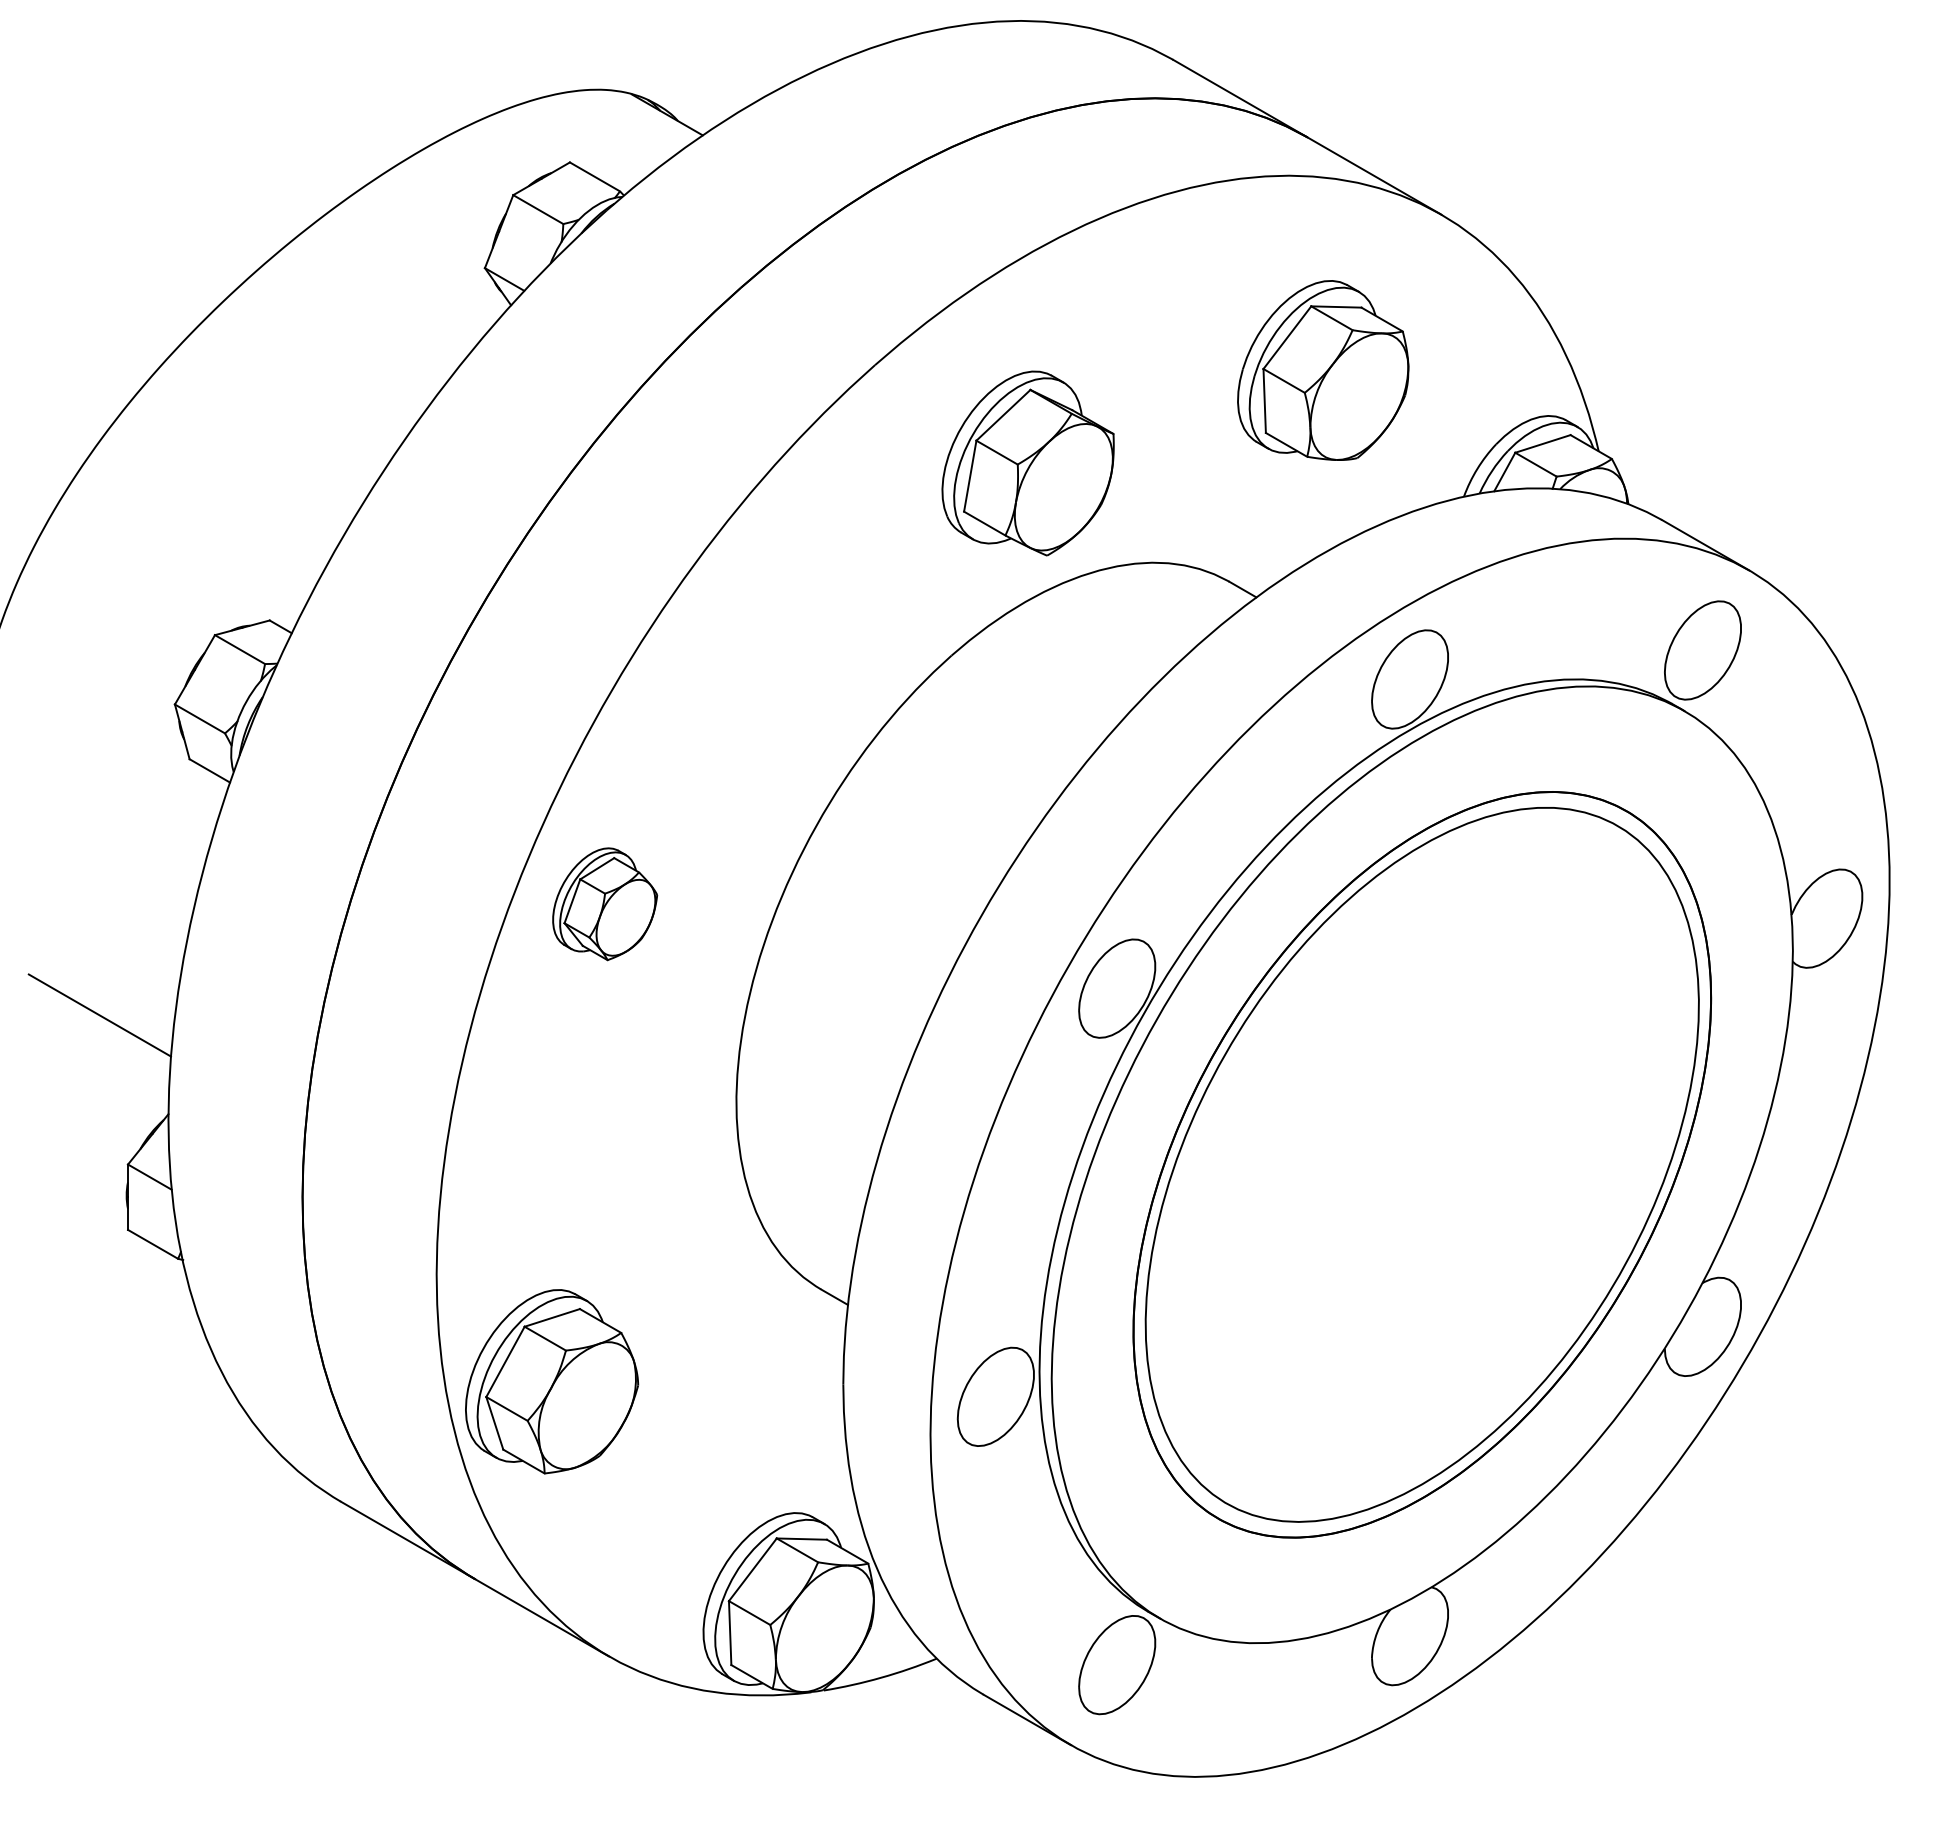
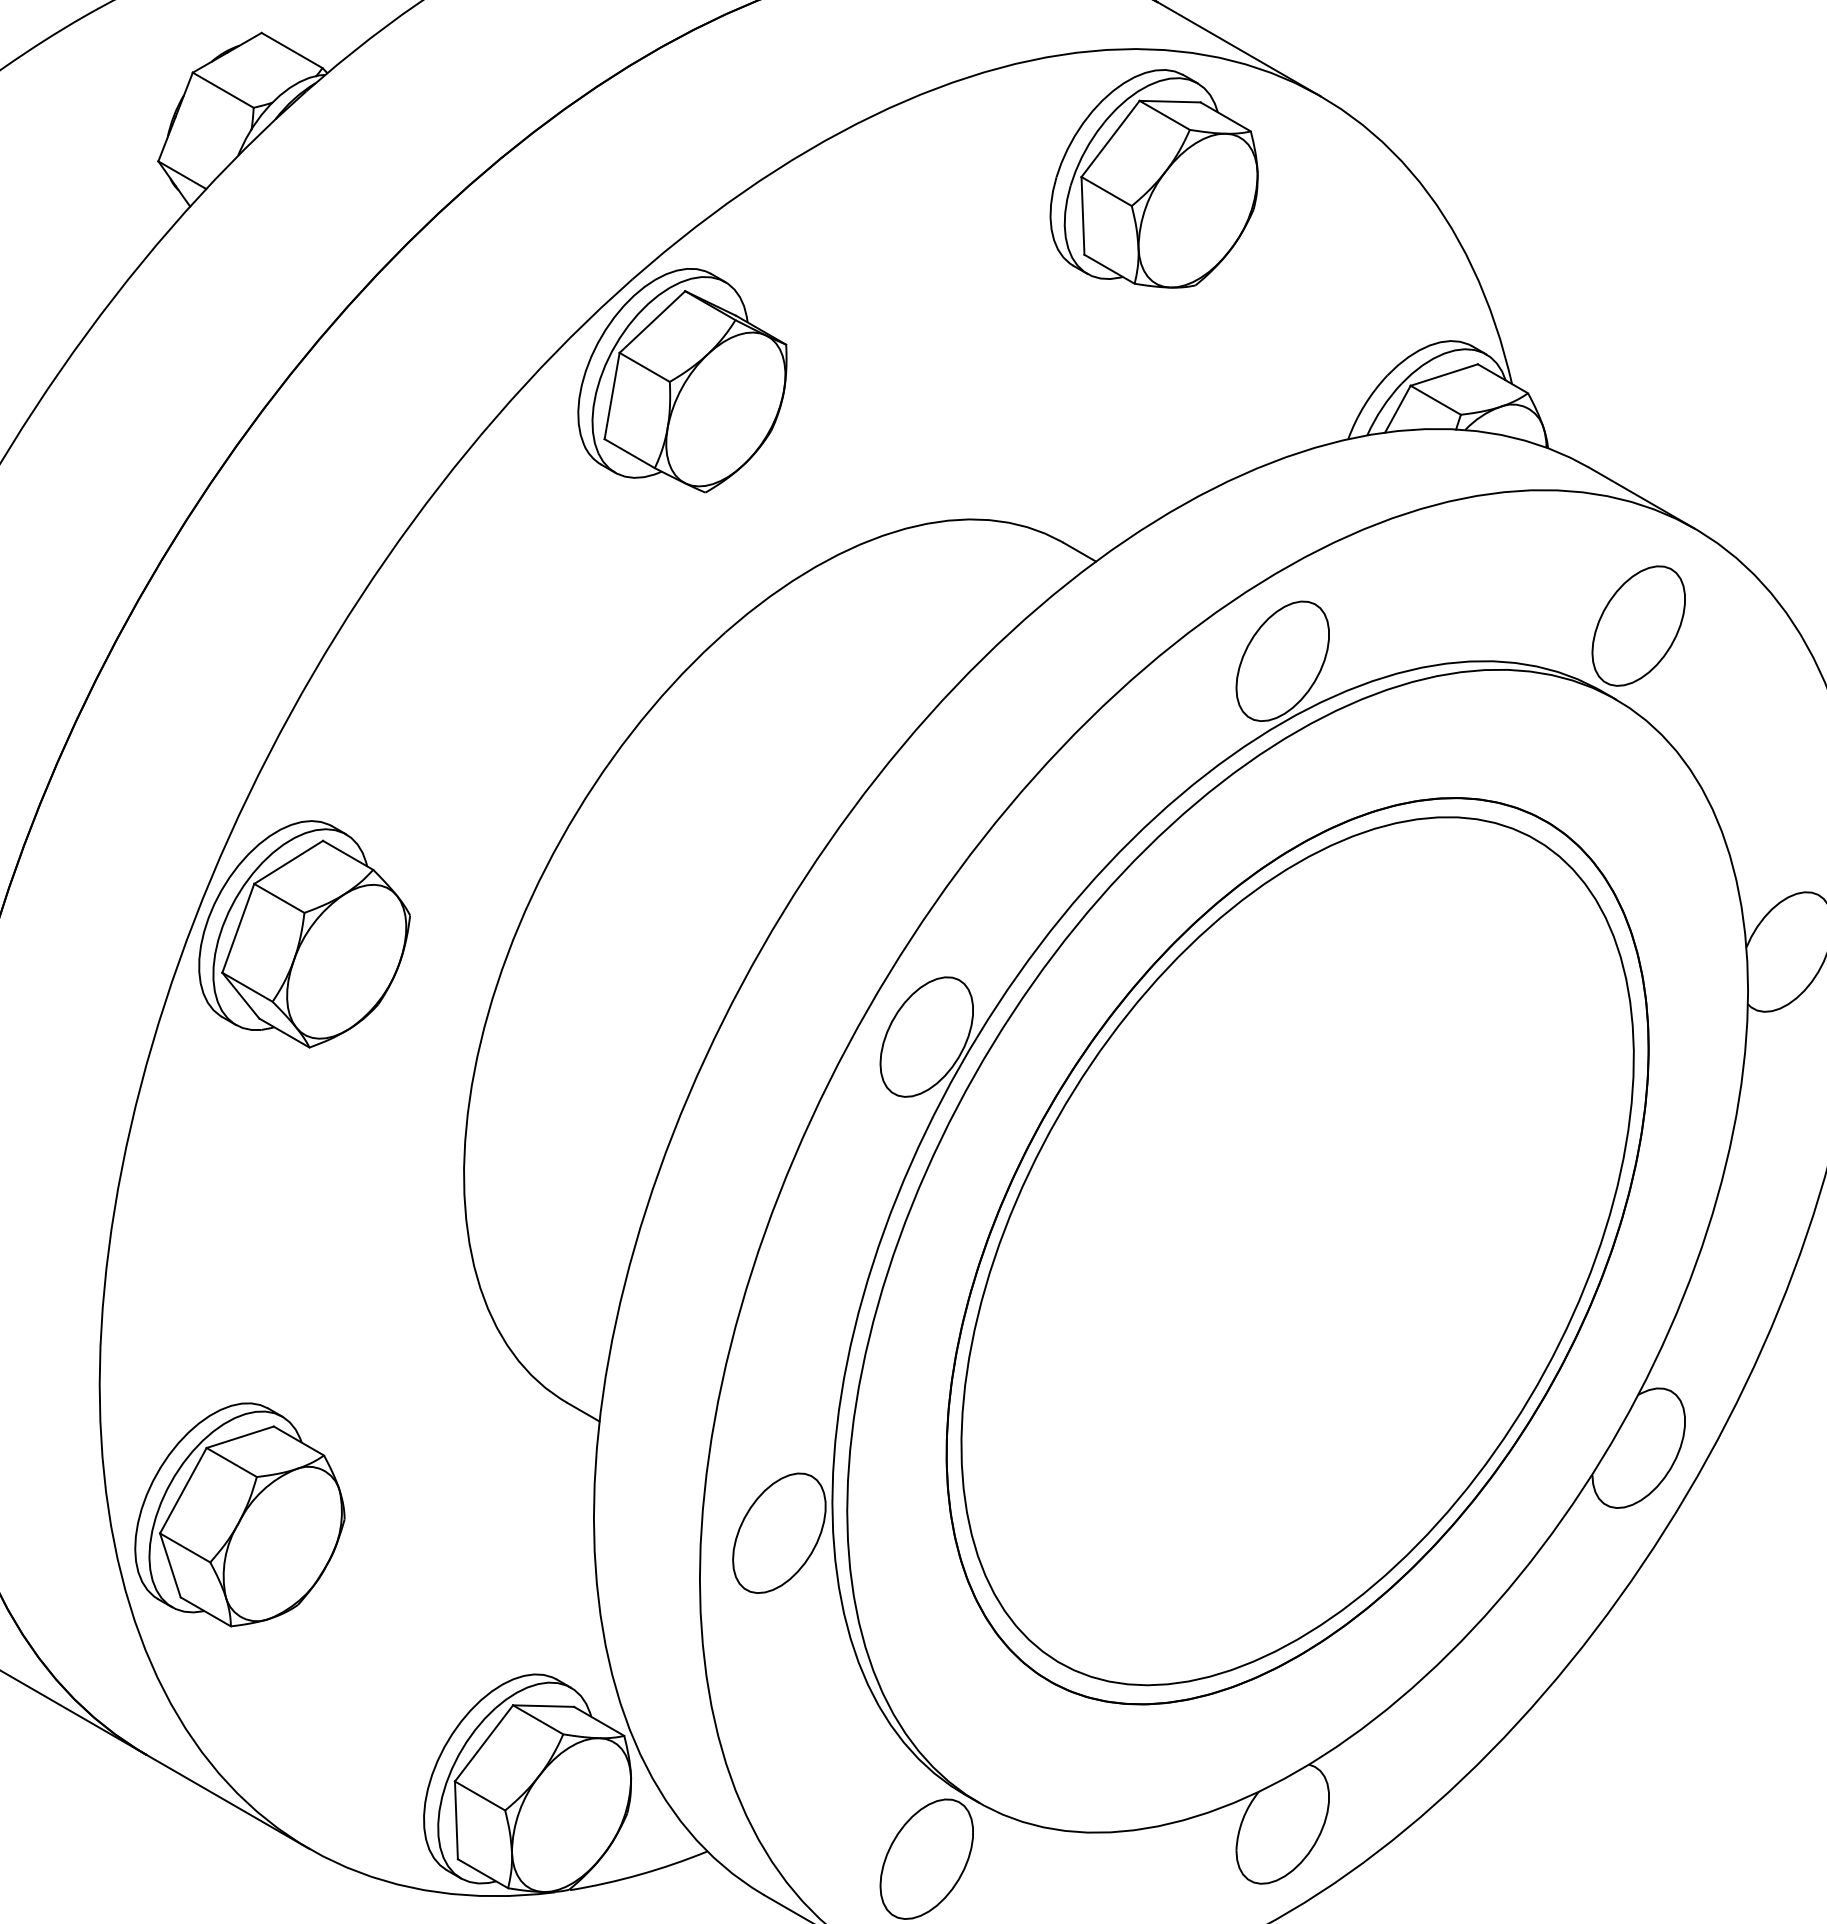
part: (1323, 370) -> (1154, 178), moved
part: (1027, 463) -> (681, 380), moved
part: (604, 904) -> (303, 934), size x1.67

